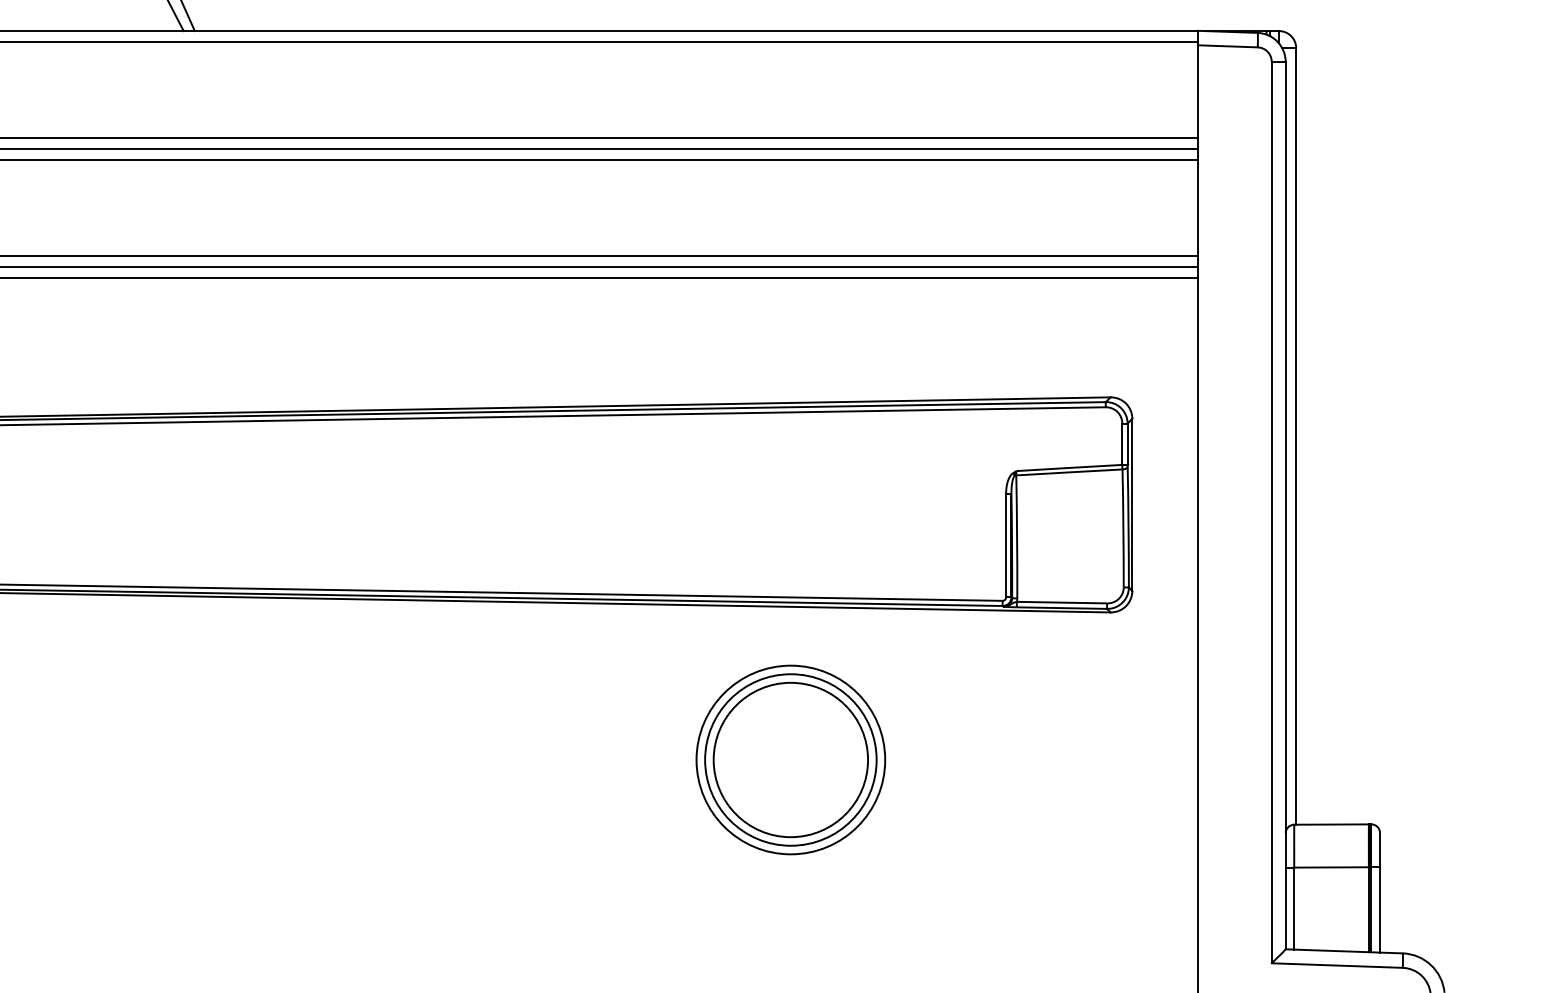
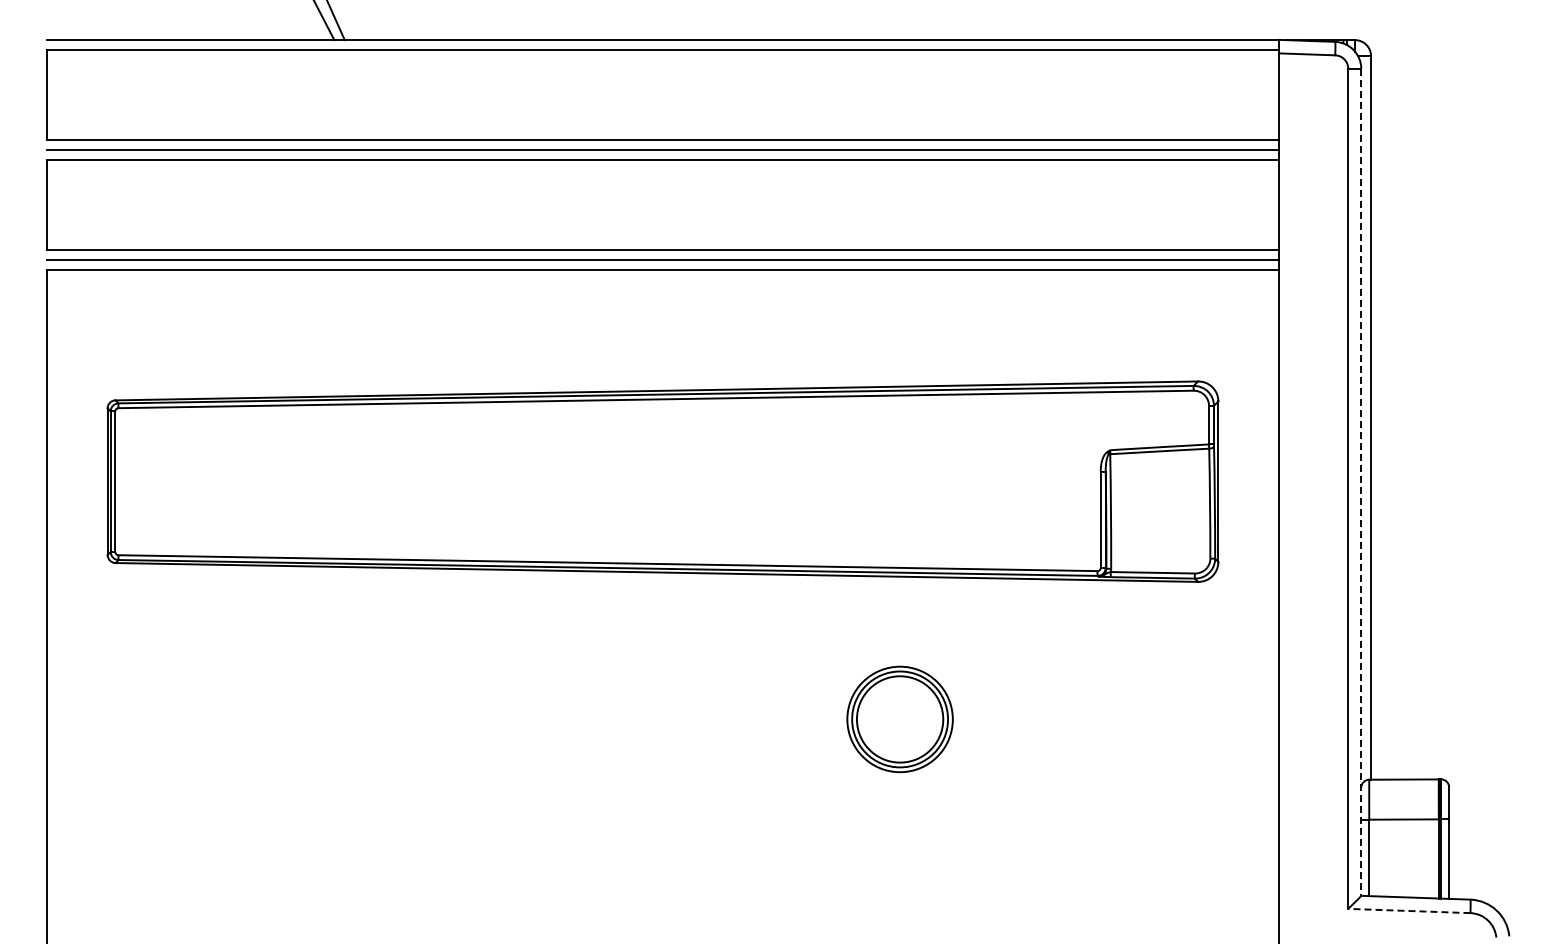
line: (1285, 505) -> (1361, 482), solid -> dashed
part: (790, 760) -> (899, 719), size x0.6
line: (1336, 965) -> (1408, 910), solid -> dashed

